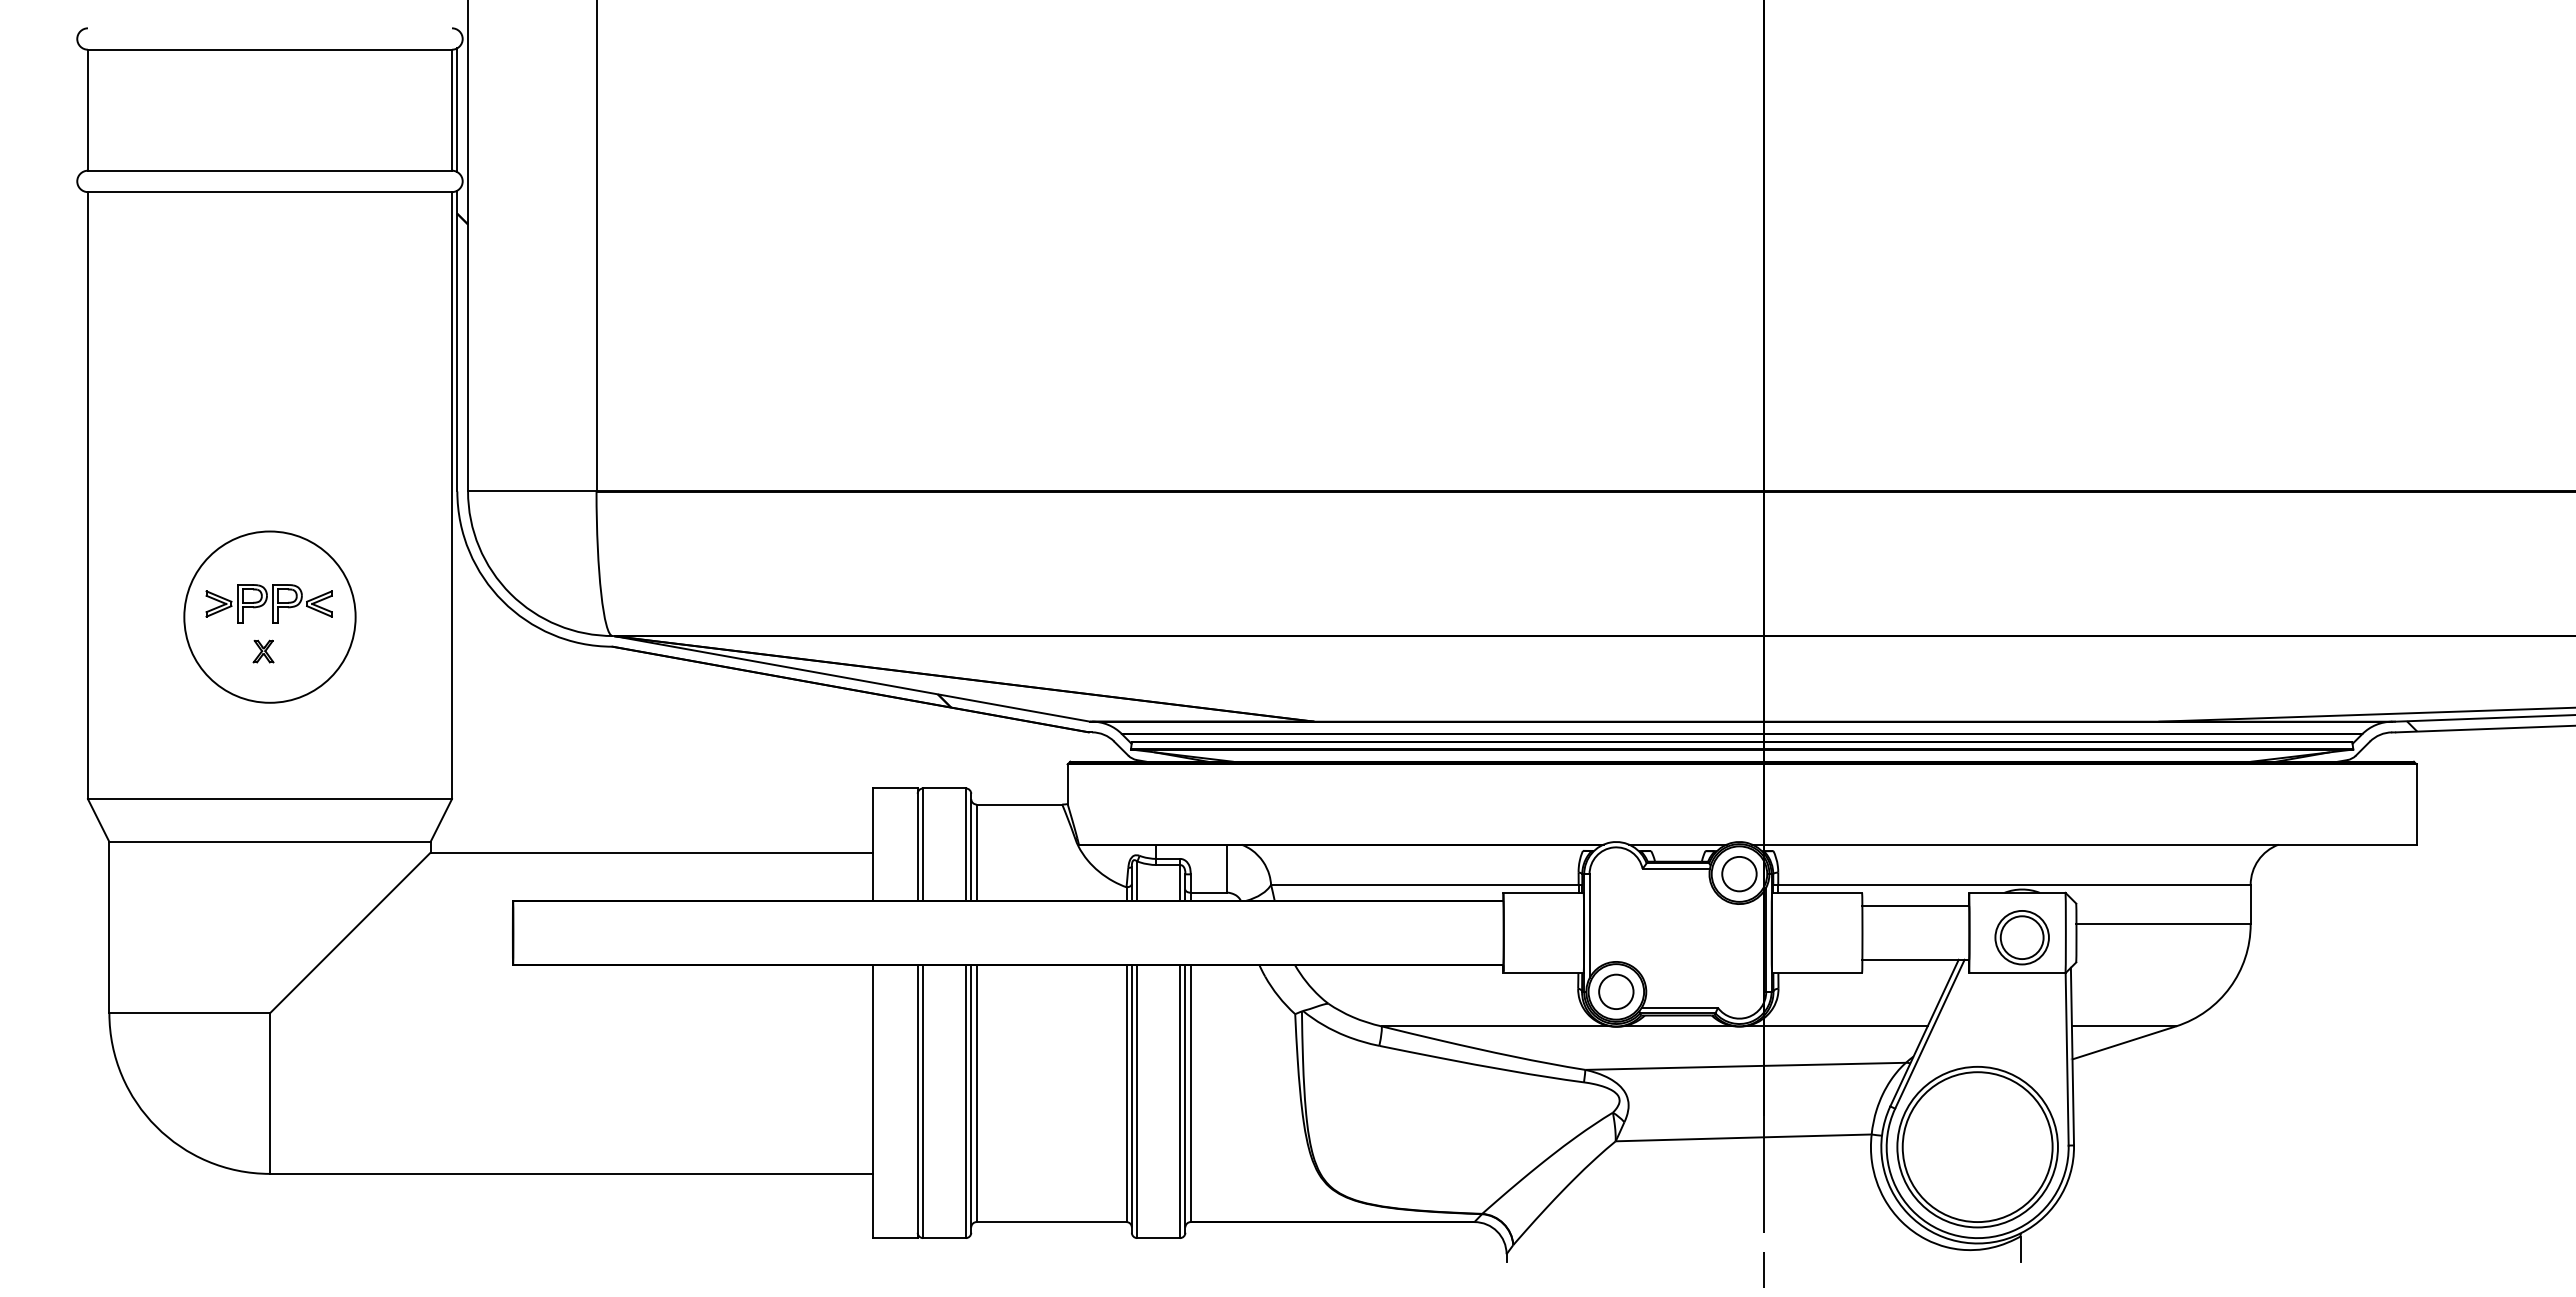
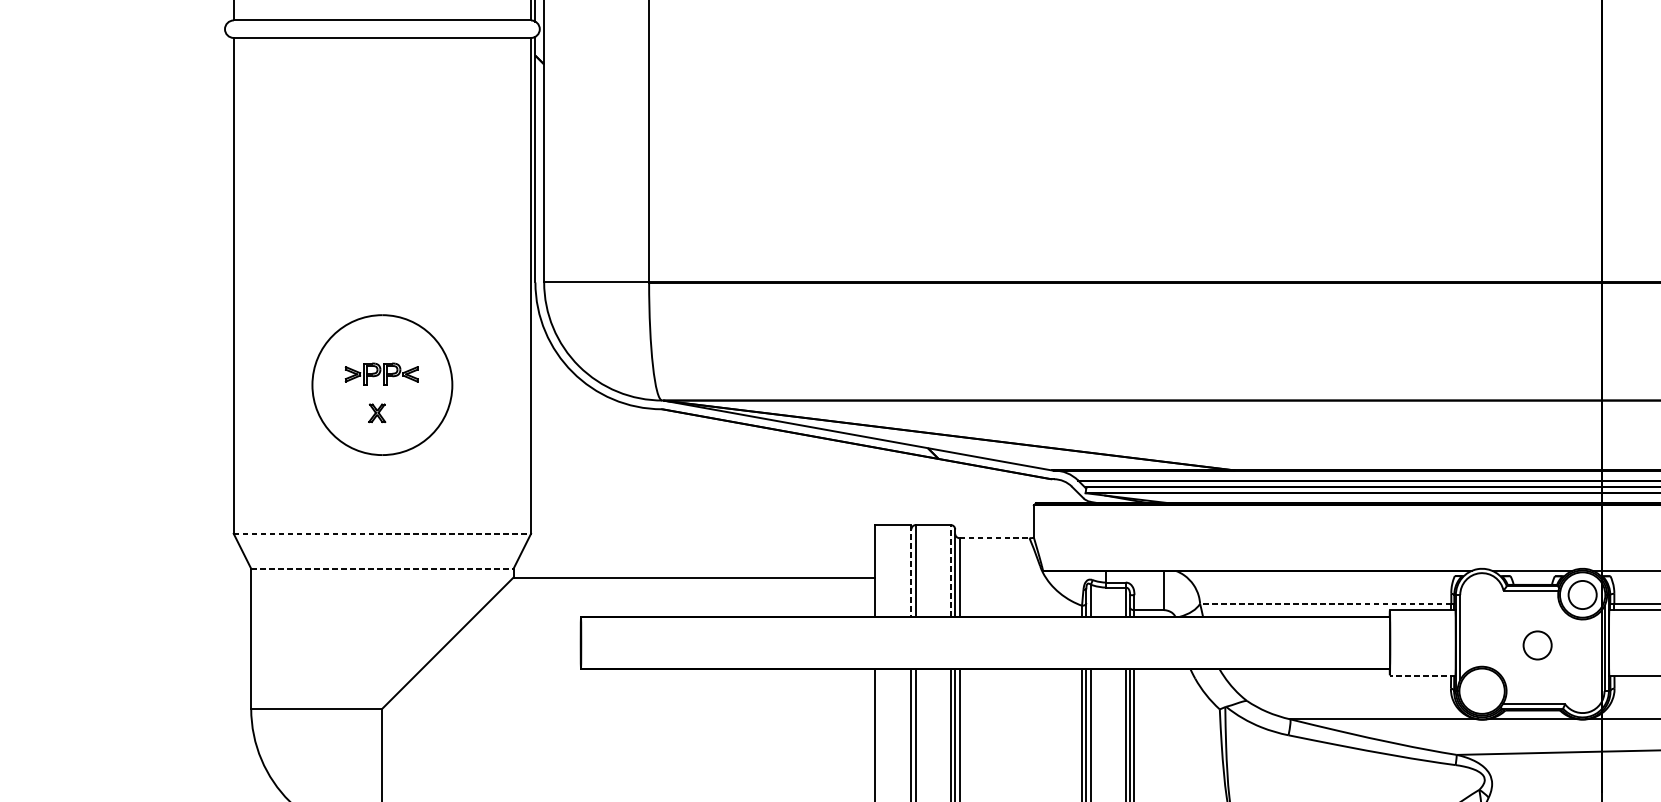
part: (268, 603) -> (381, 373), size x0.7
line: (270, 799) -> (382, 534), solid -> dashed
line: (1019, 804) -> (994, 538), solid -> dashed
line: (269, 842) -> (382, 569), solid -> dashed
line: (965, 844) -> (950, 570), solid -> dashed
line: (917, 845) -> (911, 571), solid -> dashed
line: (1424, 884) -> (1325, 603), solid -> dashed
line: (1543, 973) -> (1422, 676), solid -> dashed
circle: (1616, 991) -> (1537, 645), moved

